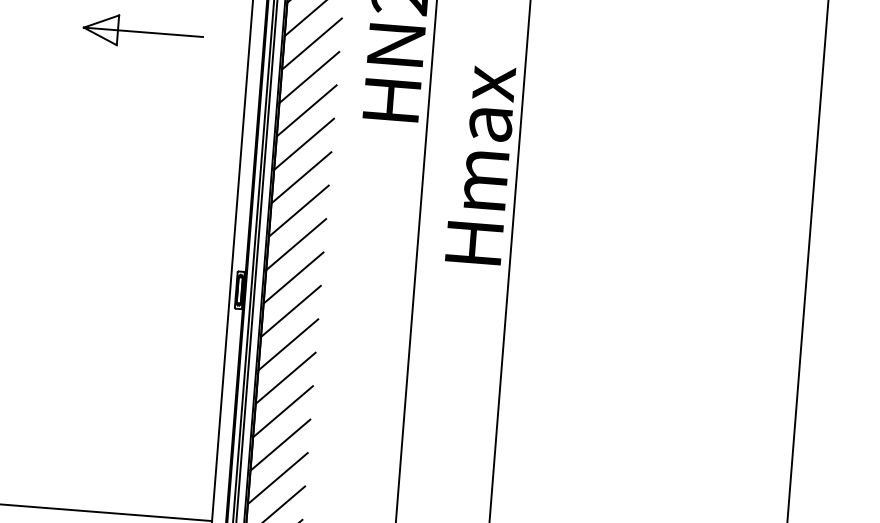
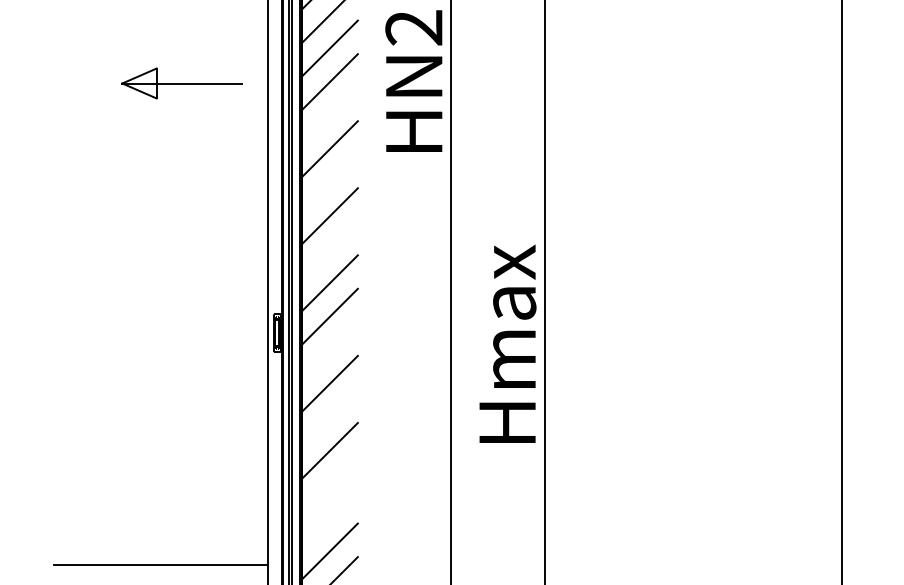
part: (142, 32) -> (181, 83), moved
line: (308, 77) -> (329, 115), removed
line: (303, 144) -> (329, 182), removed
text: (480, 164) -> (507, 343), moved
line: (298, 211) -> (329, 249), removed
line: (290, 311) -> (329, 350), removed
line: (285, 378) -> (329, 417), removed
line: (279, 445) -> (329, 484), removed
line: (277, 478) -> (329, 517), removed

